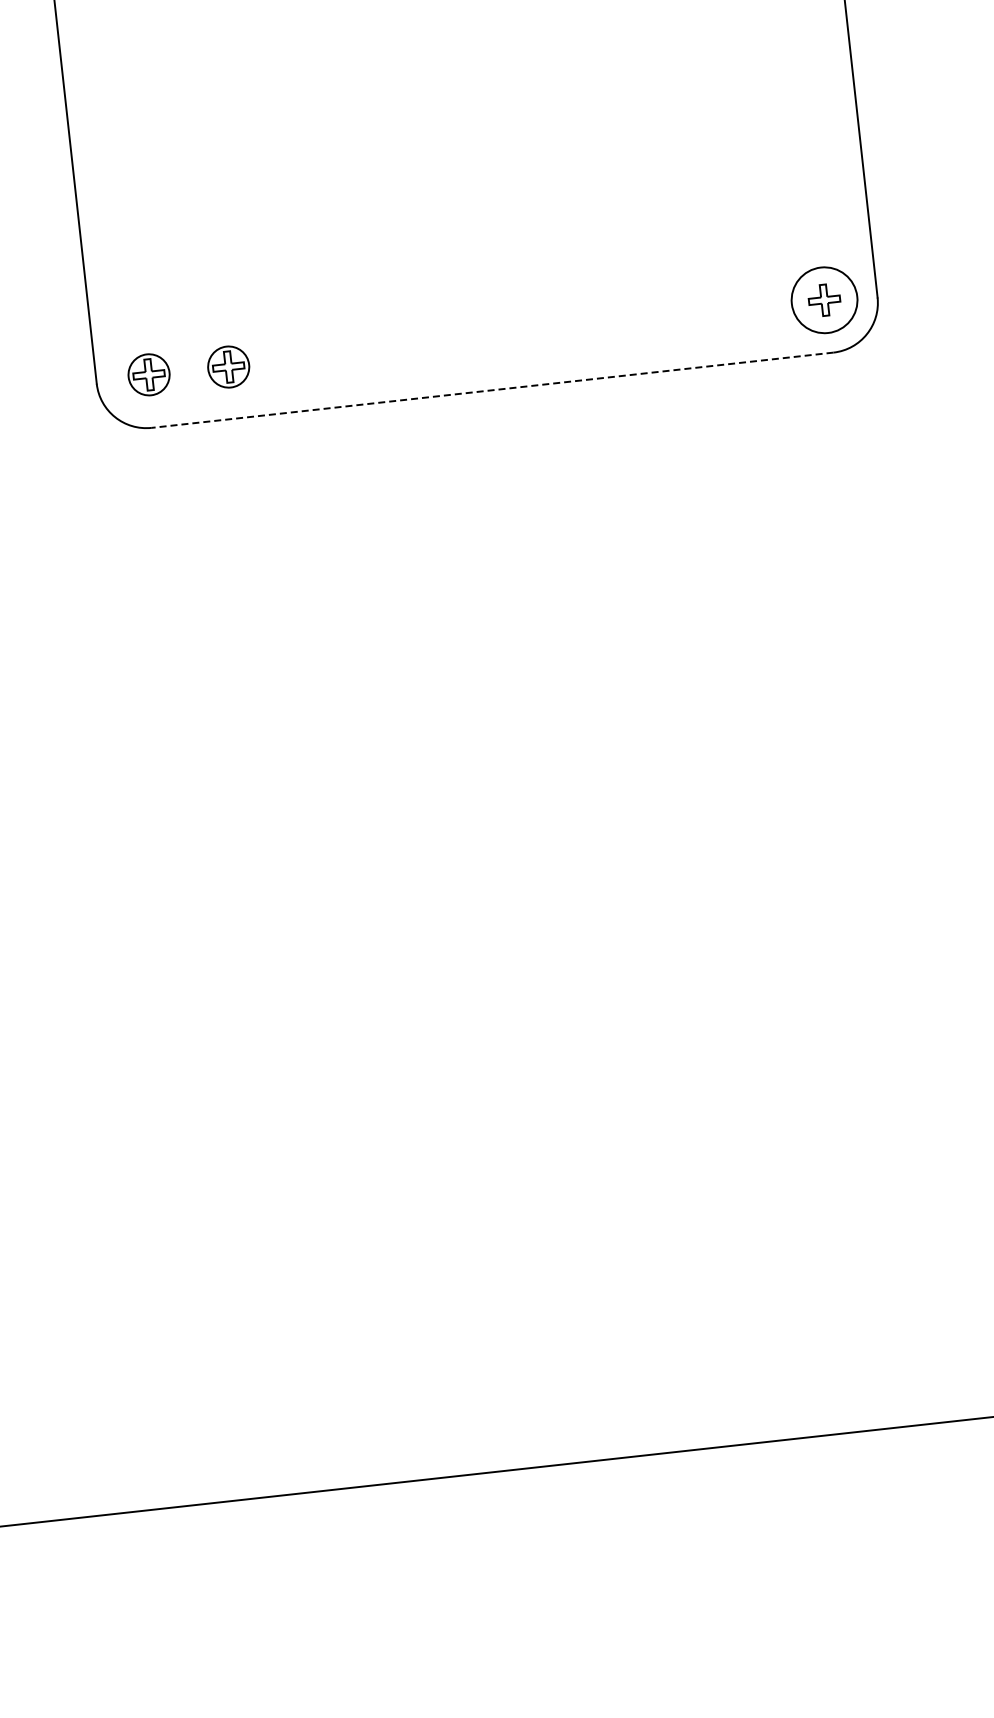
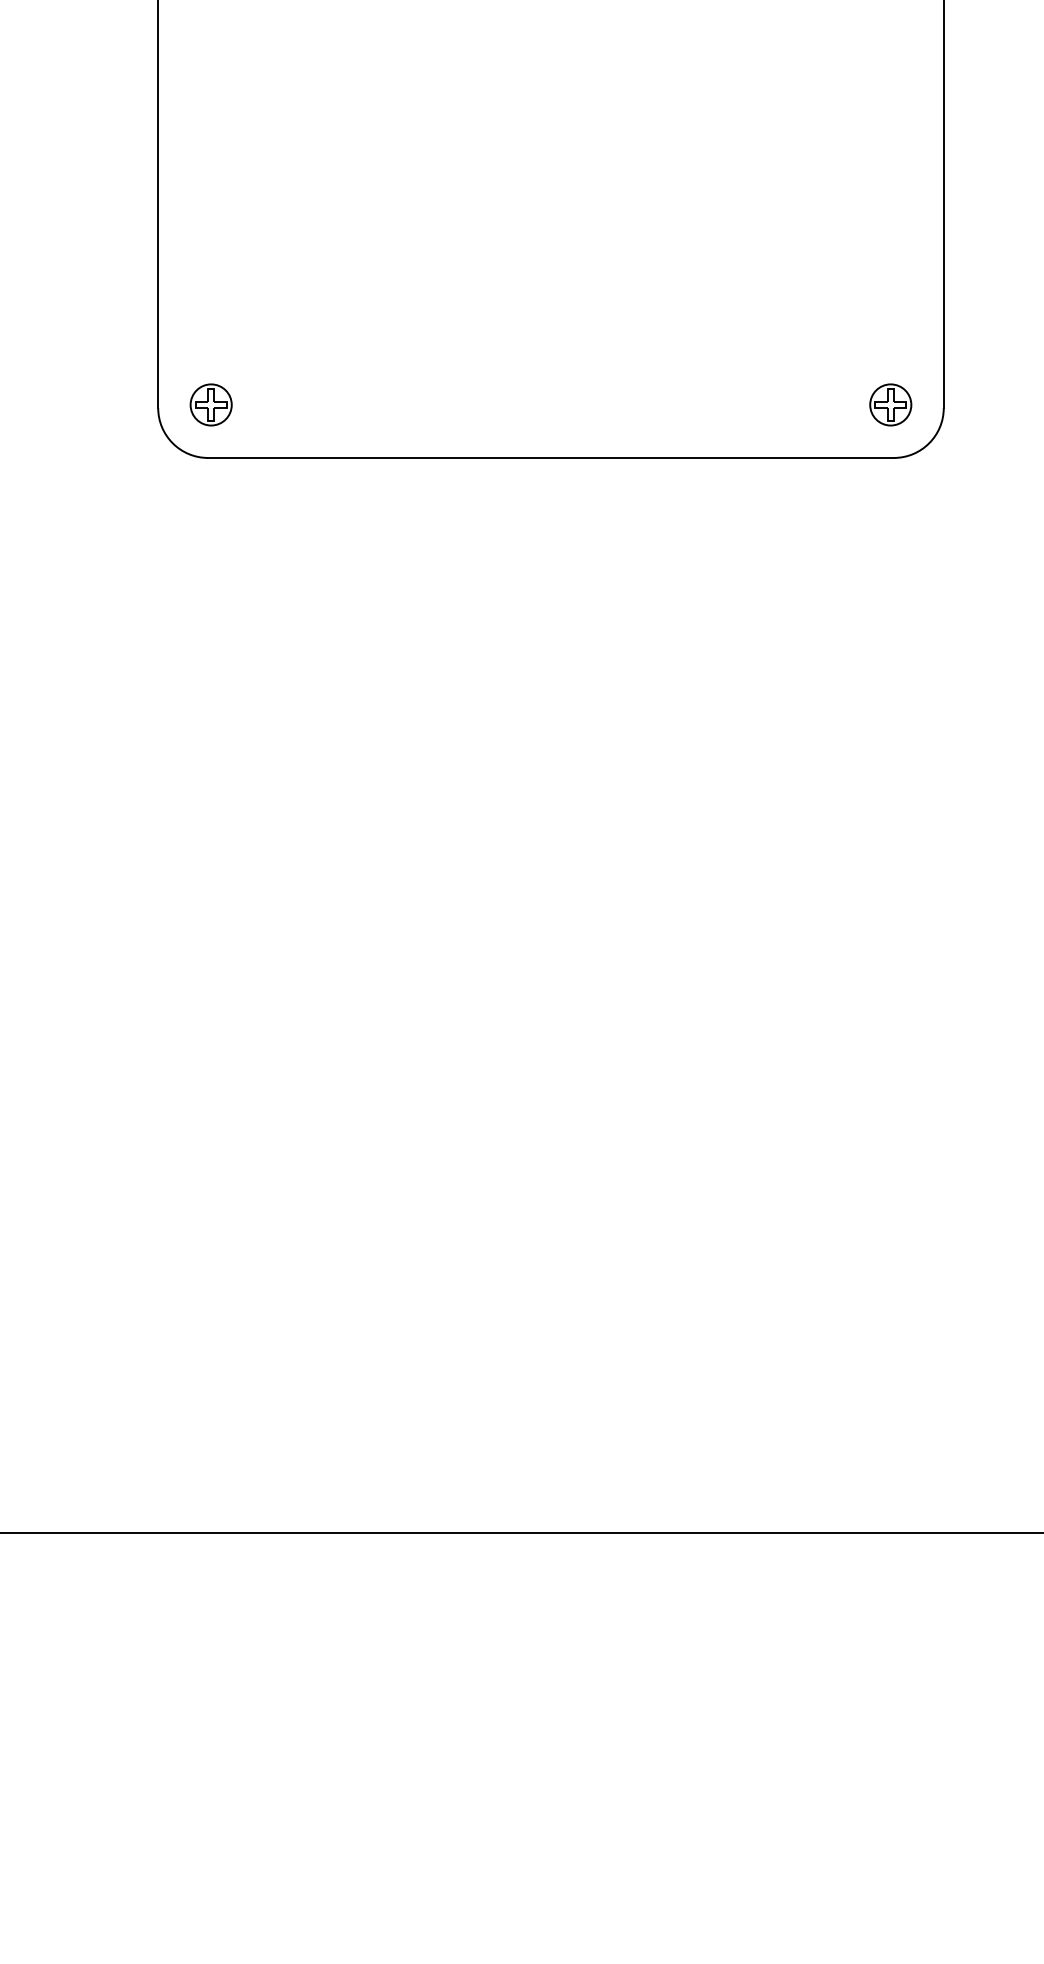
circle: (824, 299) -> (890, 404), size x0.62
part: (227, 366) -> (290, 405), removed
line: (492, 389) -> (550, 457), dashed -> solid

